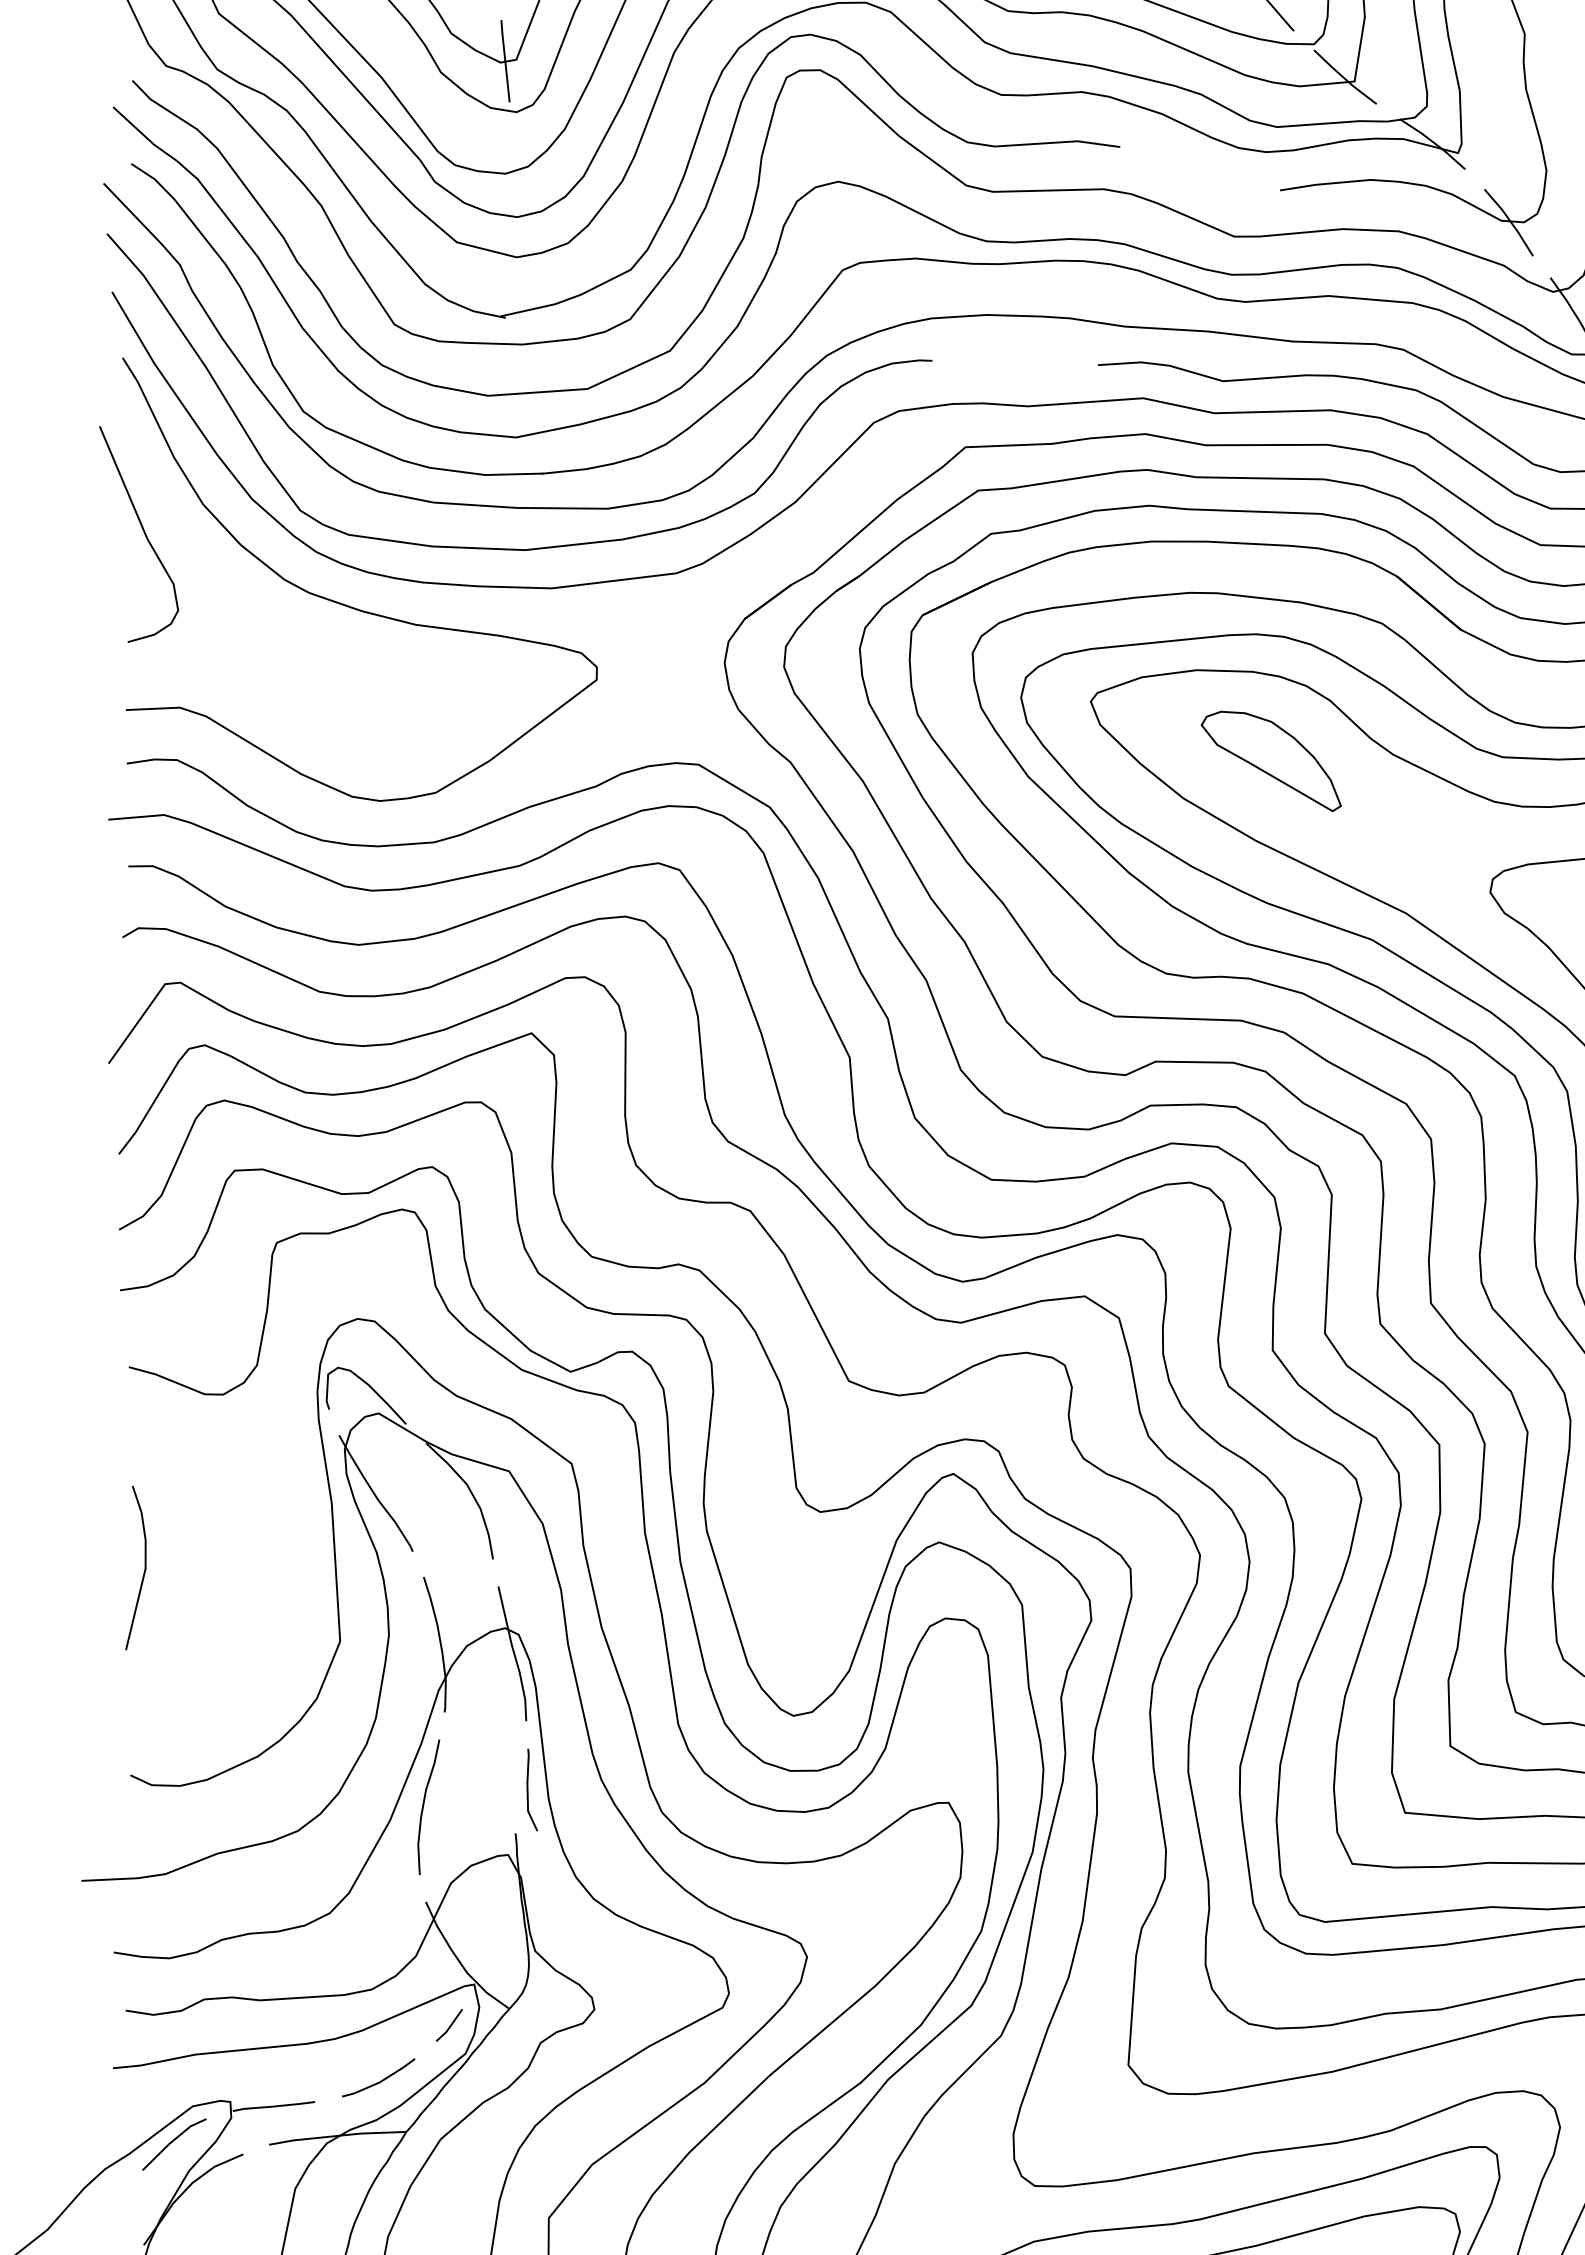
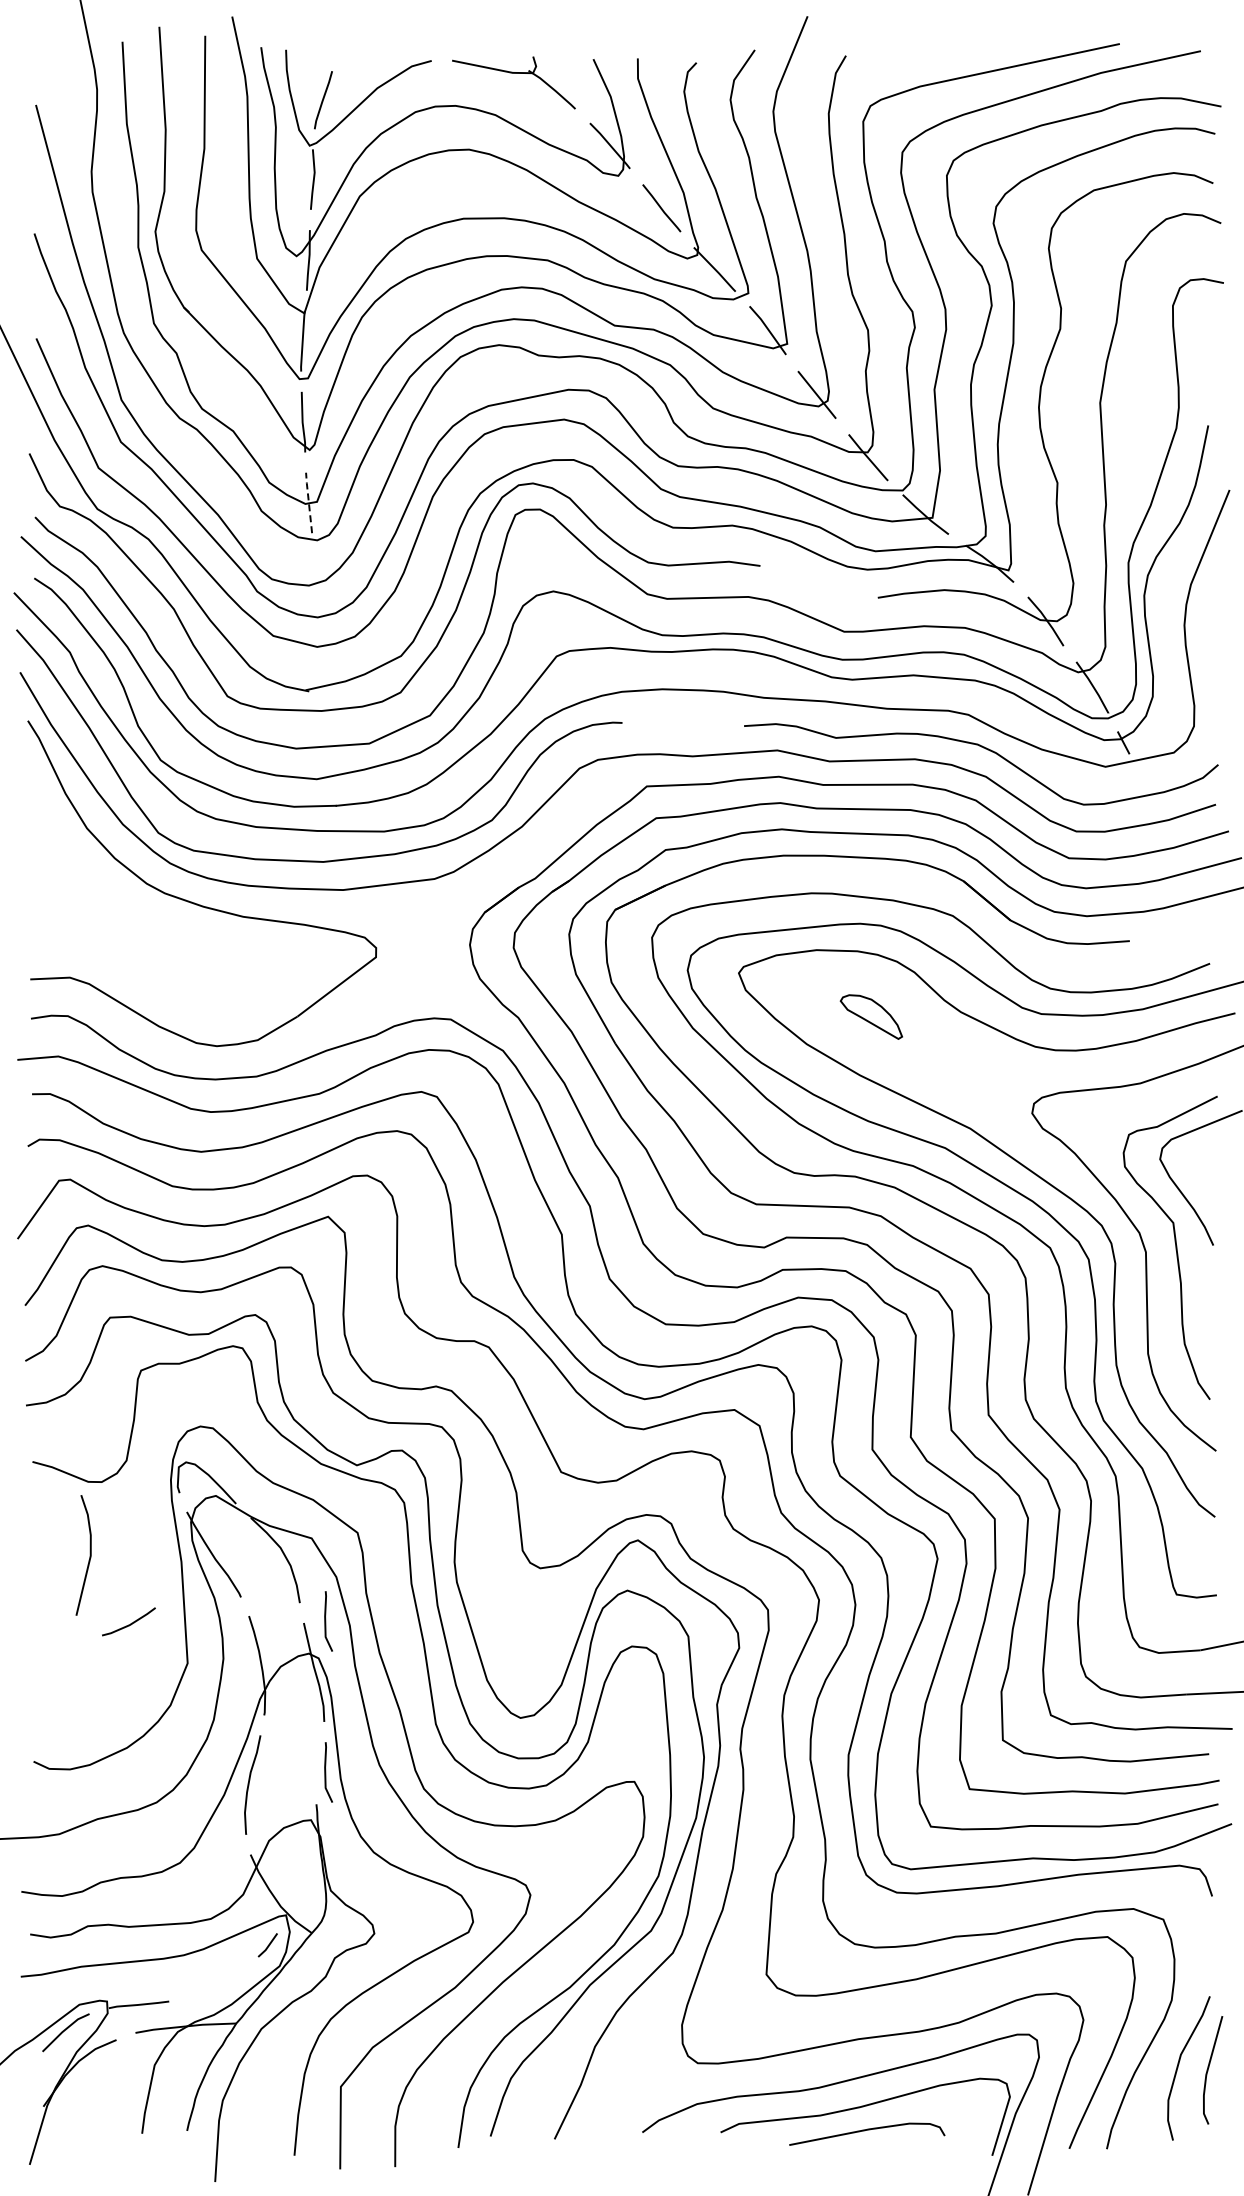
line: (504, 60) -> (308, 502), solid -> dashed
part: (138, 534) -> (39, 850), removed
part: (1271, 760) -> (871, 1016), size x0.6
line: (143, 1568) -> (89, 1555), moved
line: (529, 1584) -> (326, 1621), added
line: (380, 2080) -> (130, 1623), moved

